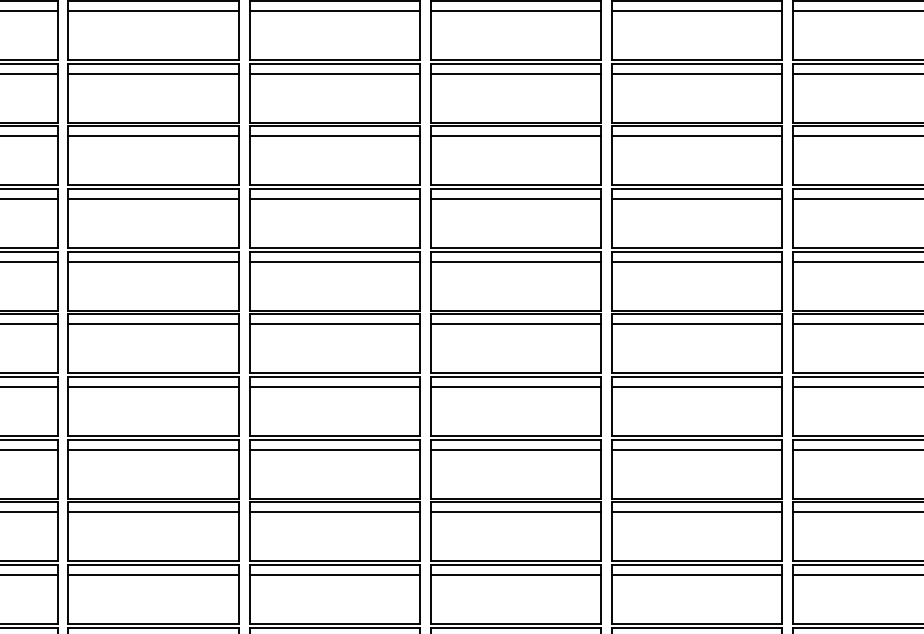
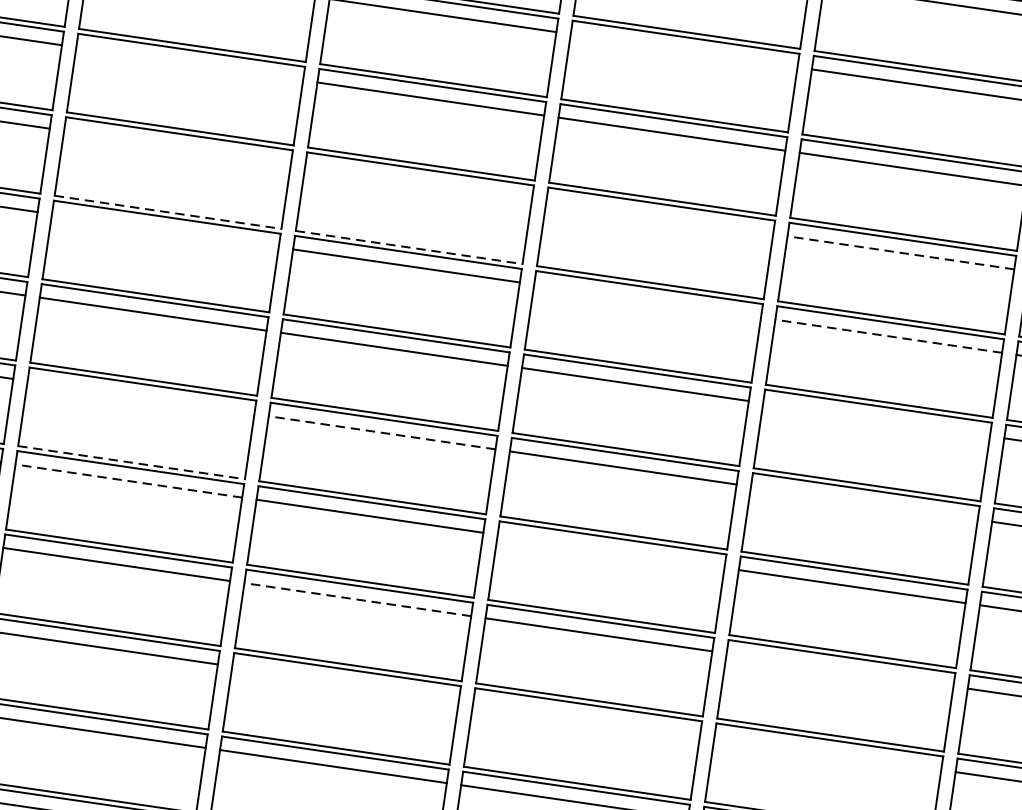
line: (515, 73) -> (683, 50), removed
line: (153, 136) -> (189, 64), removed
line: (153, 199) -> (177, 147), removed
line: (334, 199) -> (418, 183), removed
line: (515, 199) -> (659, 218), removed
line: (696, 199) -> (900, 253), solid -> dashed
line: (154, 247) -> (169, 212), solid -> dashed
line: (335, 247) -> (410, 247), solid -> dashed
line: (153, 261) -> (165, 230), removed
line: (515, 261) -> (647, 300), removed
line: (696, 261) -> (888, 335), solid -> dashed
line: (696, 324) -> (875, 419), removed
line: (153, 387) -> (140, 398), removed
line: (334, 387) -> (381, 433), solid -> dashed
line: (696, 387) -> (863, 503), removed
line: (154, 435) -> (132, 462), solid -> dashed
line: (153, 449) -> (128, 480), solid -> dashed
line: (515, 449) -> (610, 551), removed
line: (334, 512) -> (357, 599), solid -> dashed
line: (696, 512) -> (839, 670), removed
line: (334, 575) -> (345, 683), removed
line: (515, 575) -> (586, 718), removed
line: (696, 575) -> (827, 753), removed

